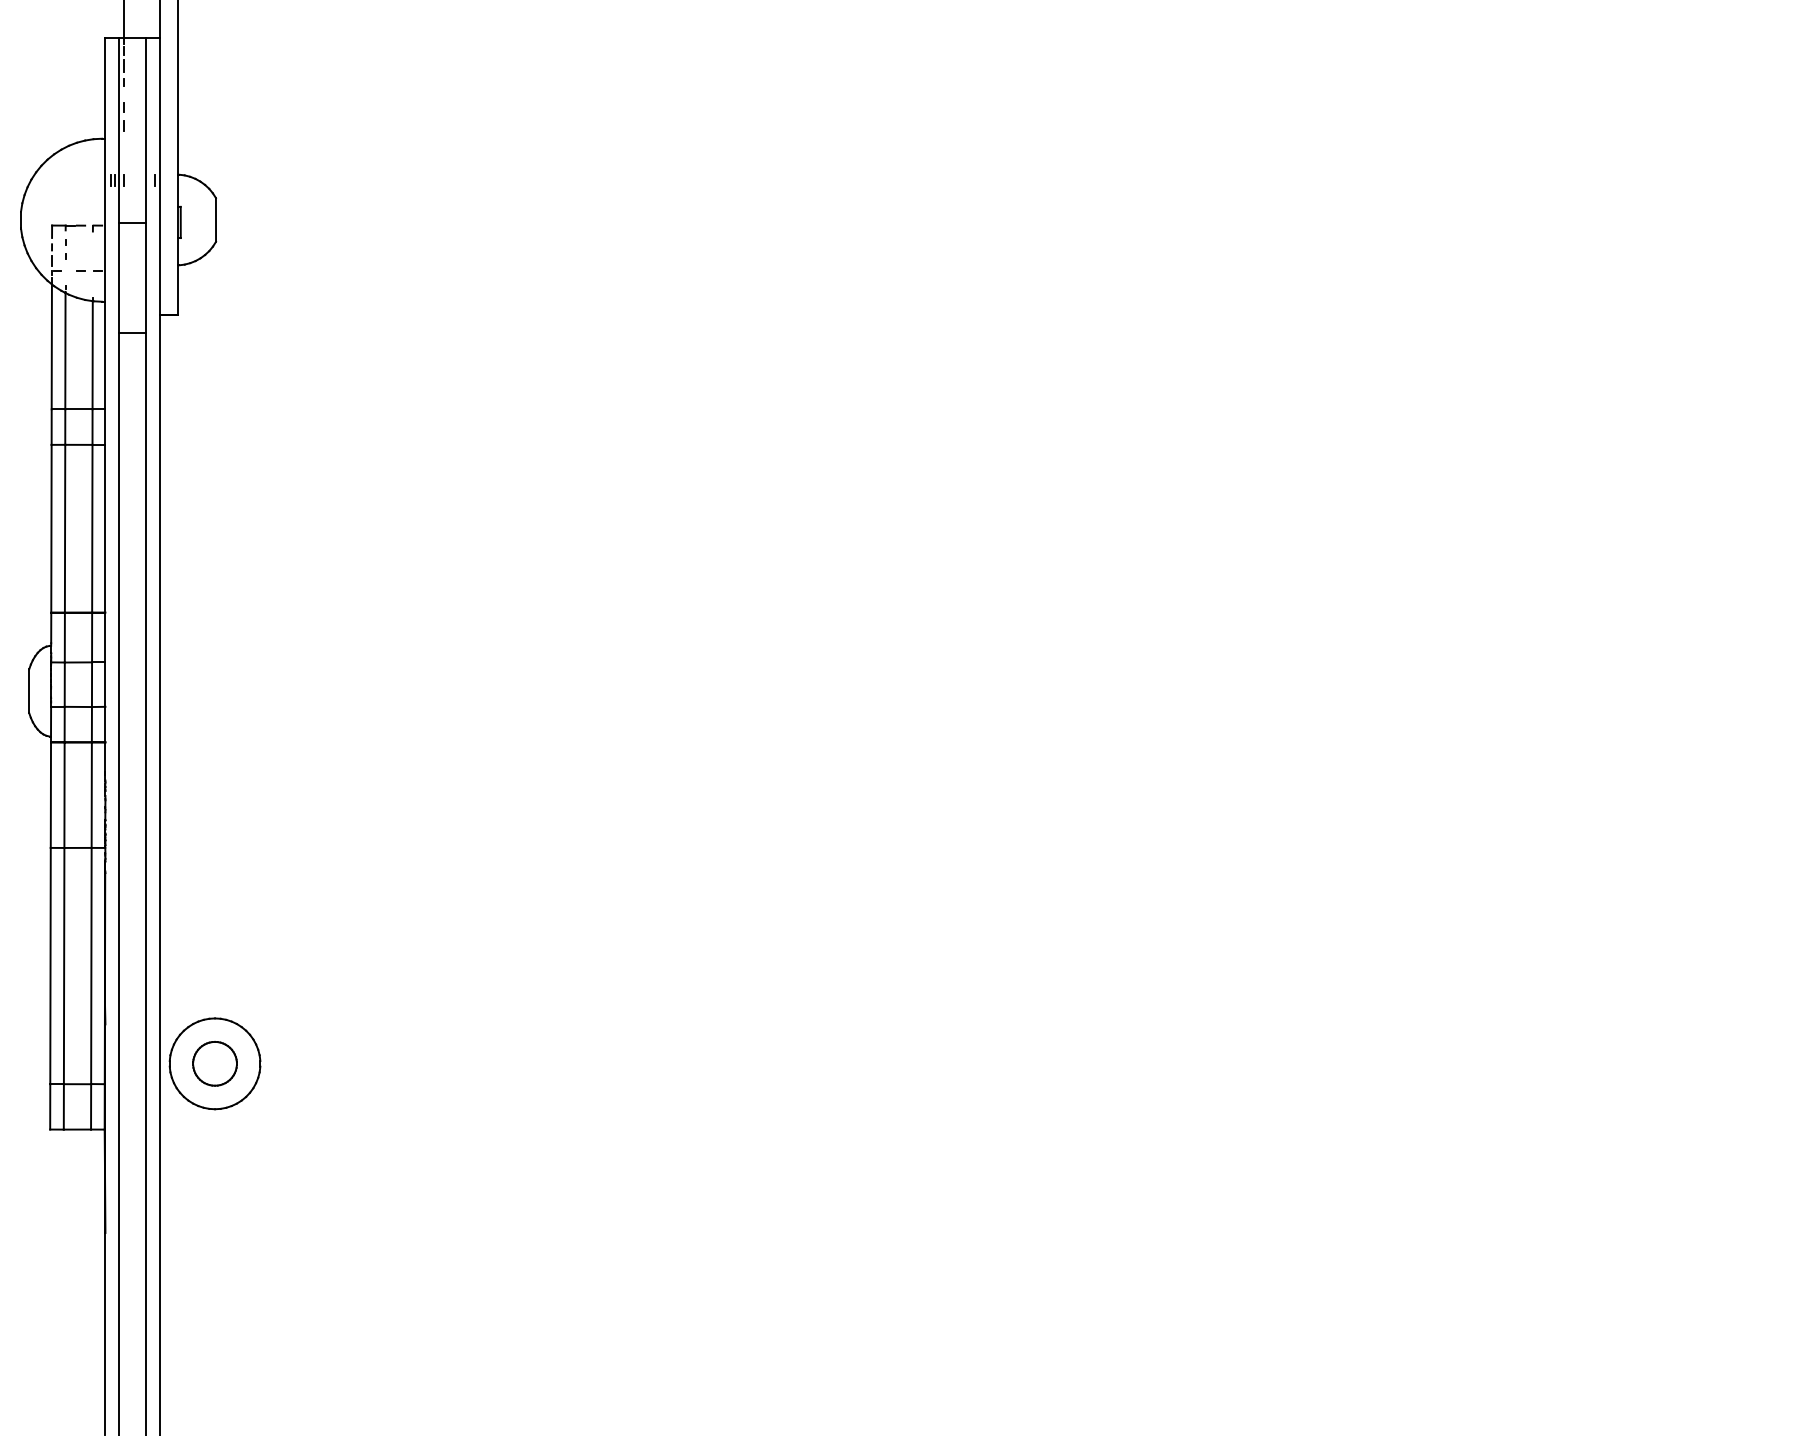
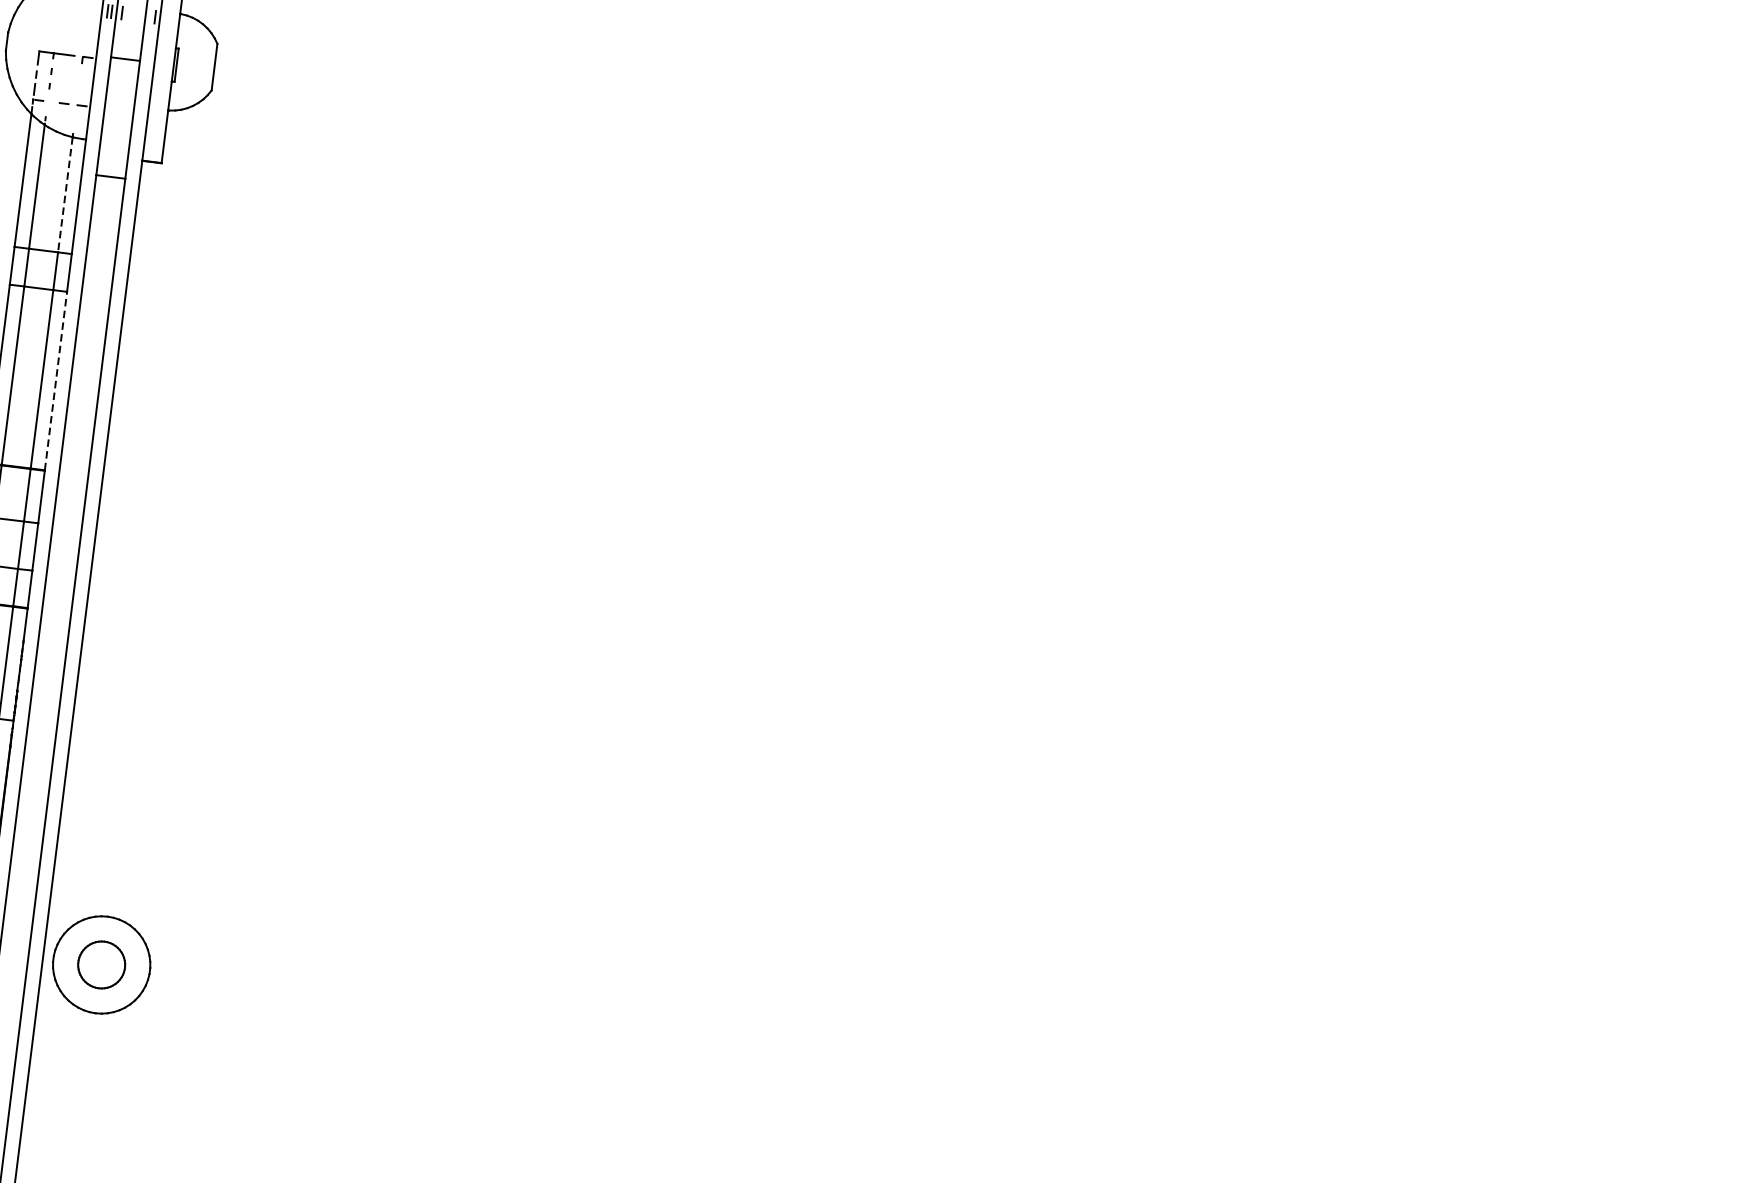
line: (92, 355) -> (65, 195), solid -> dashed
line: (105, 528) -> (56, 380), solid -> dashed

